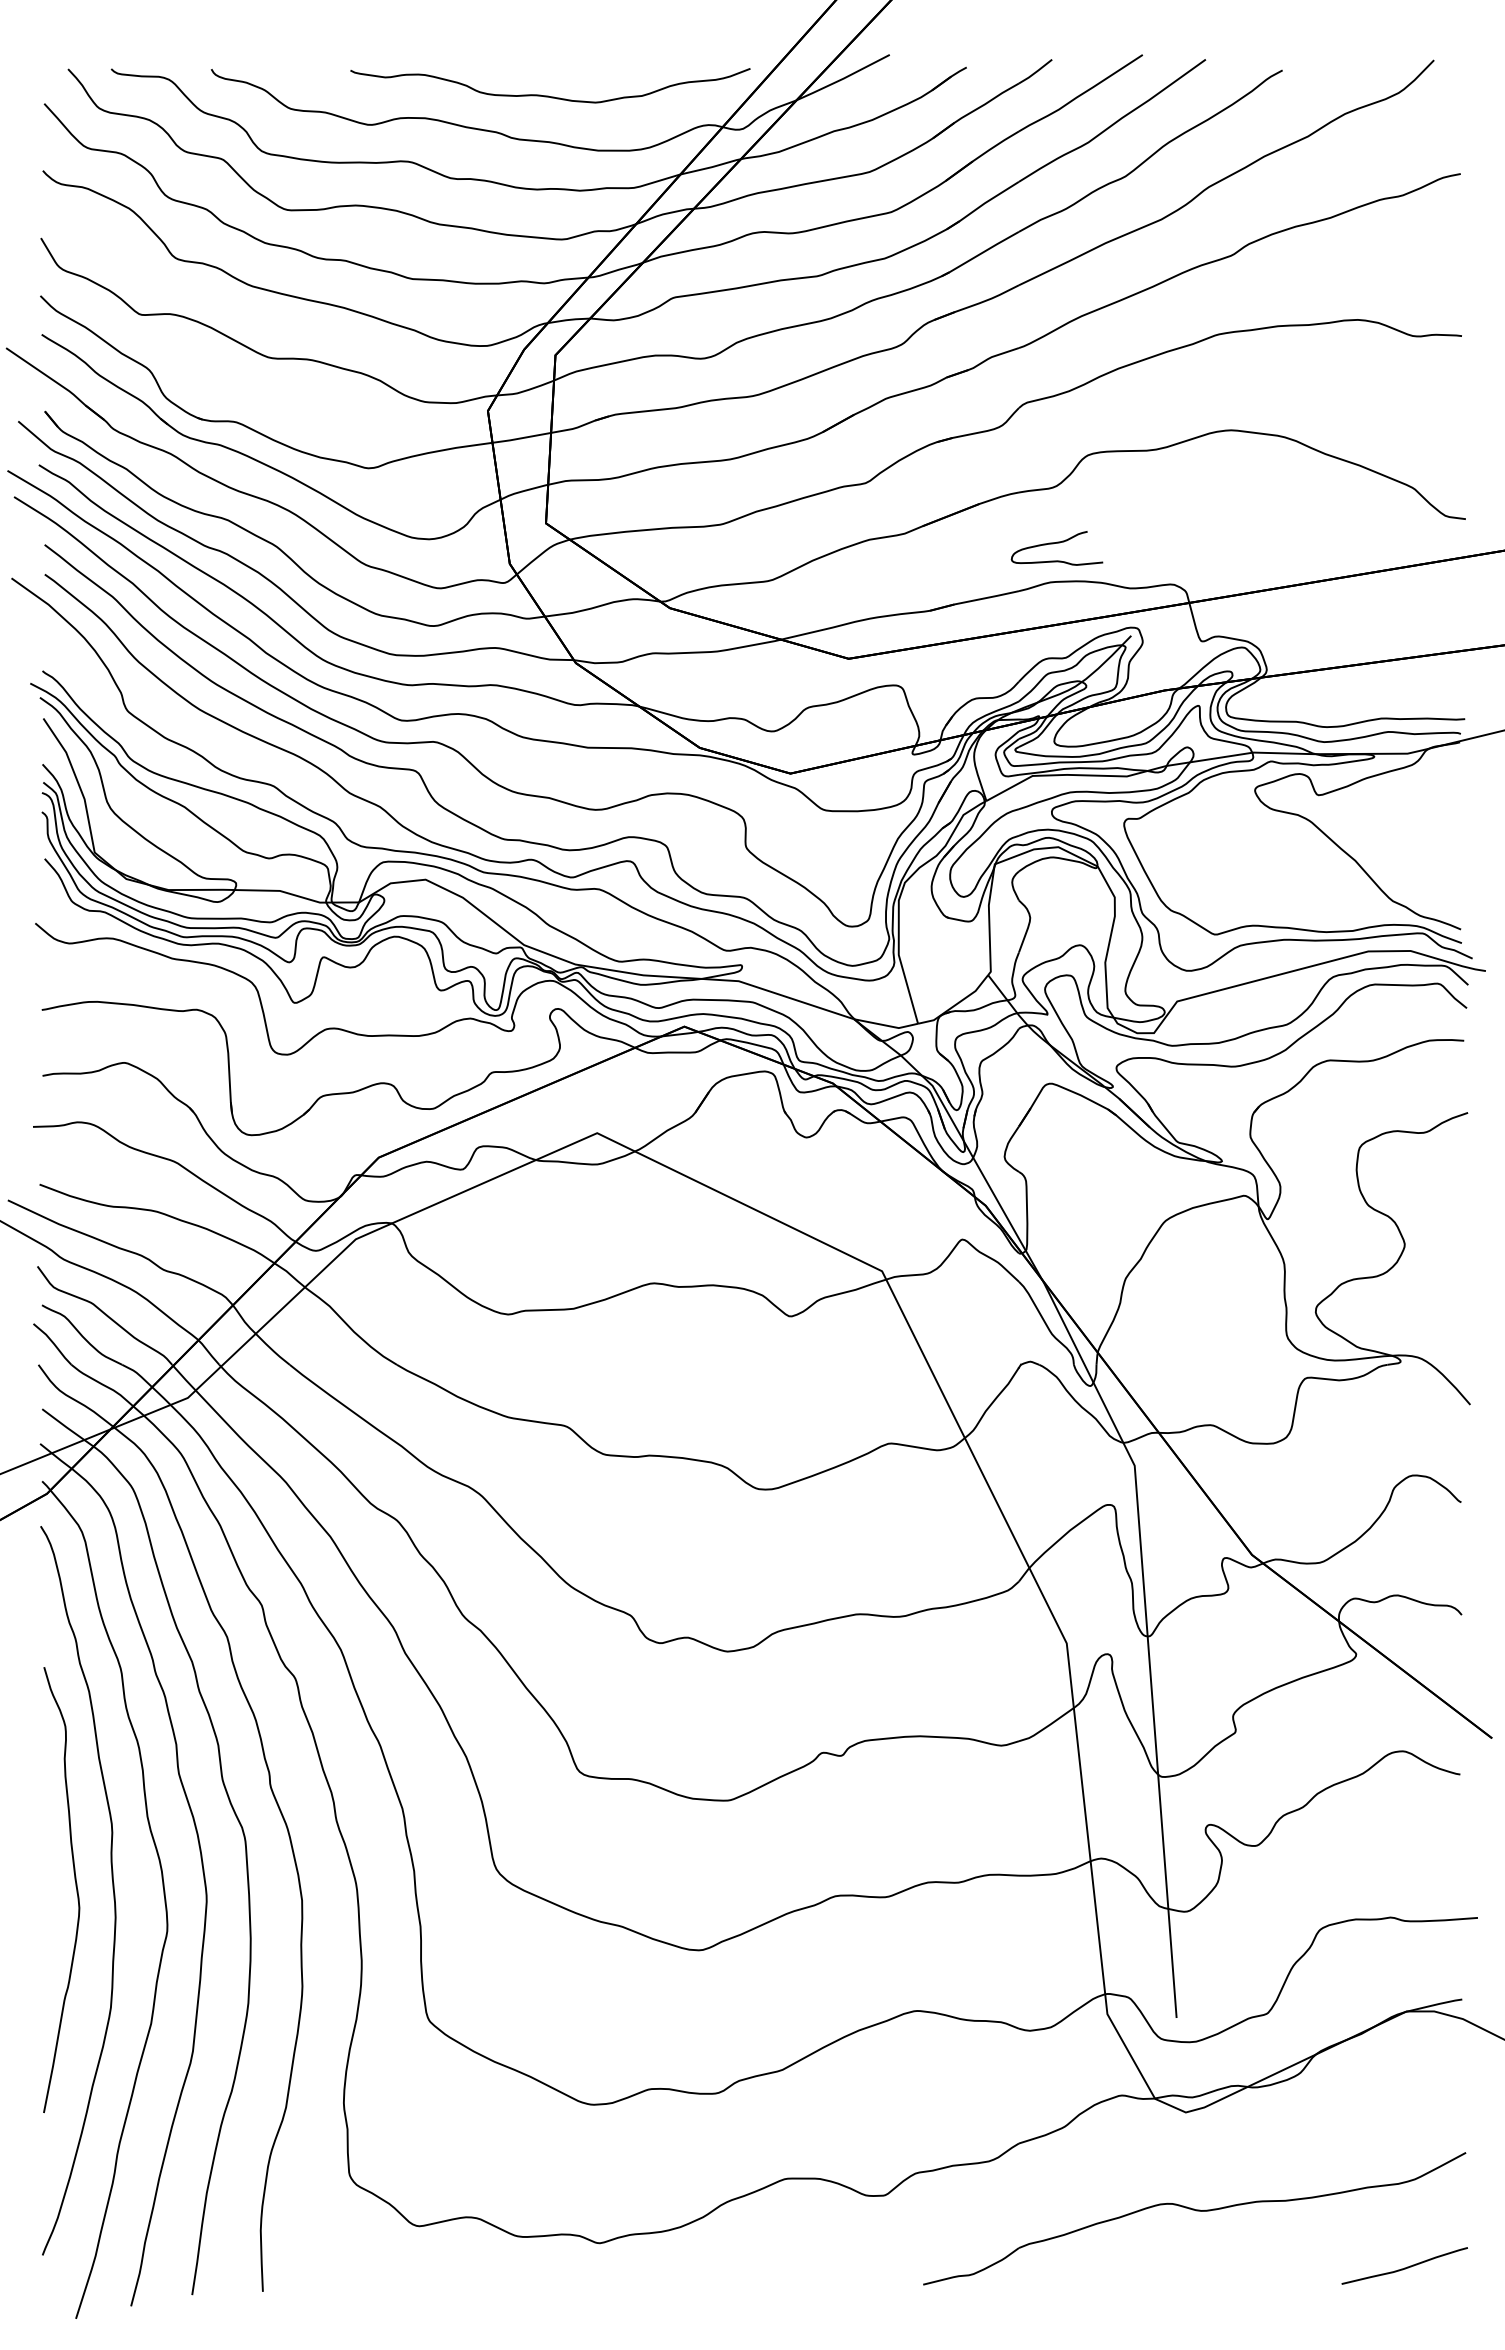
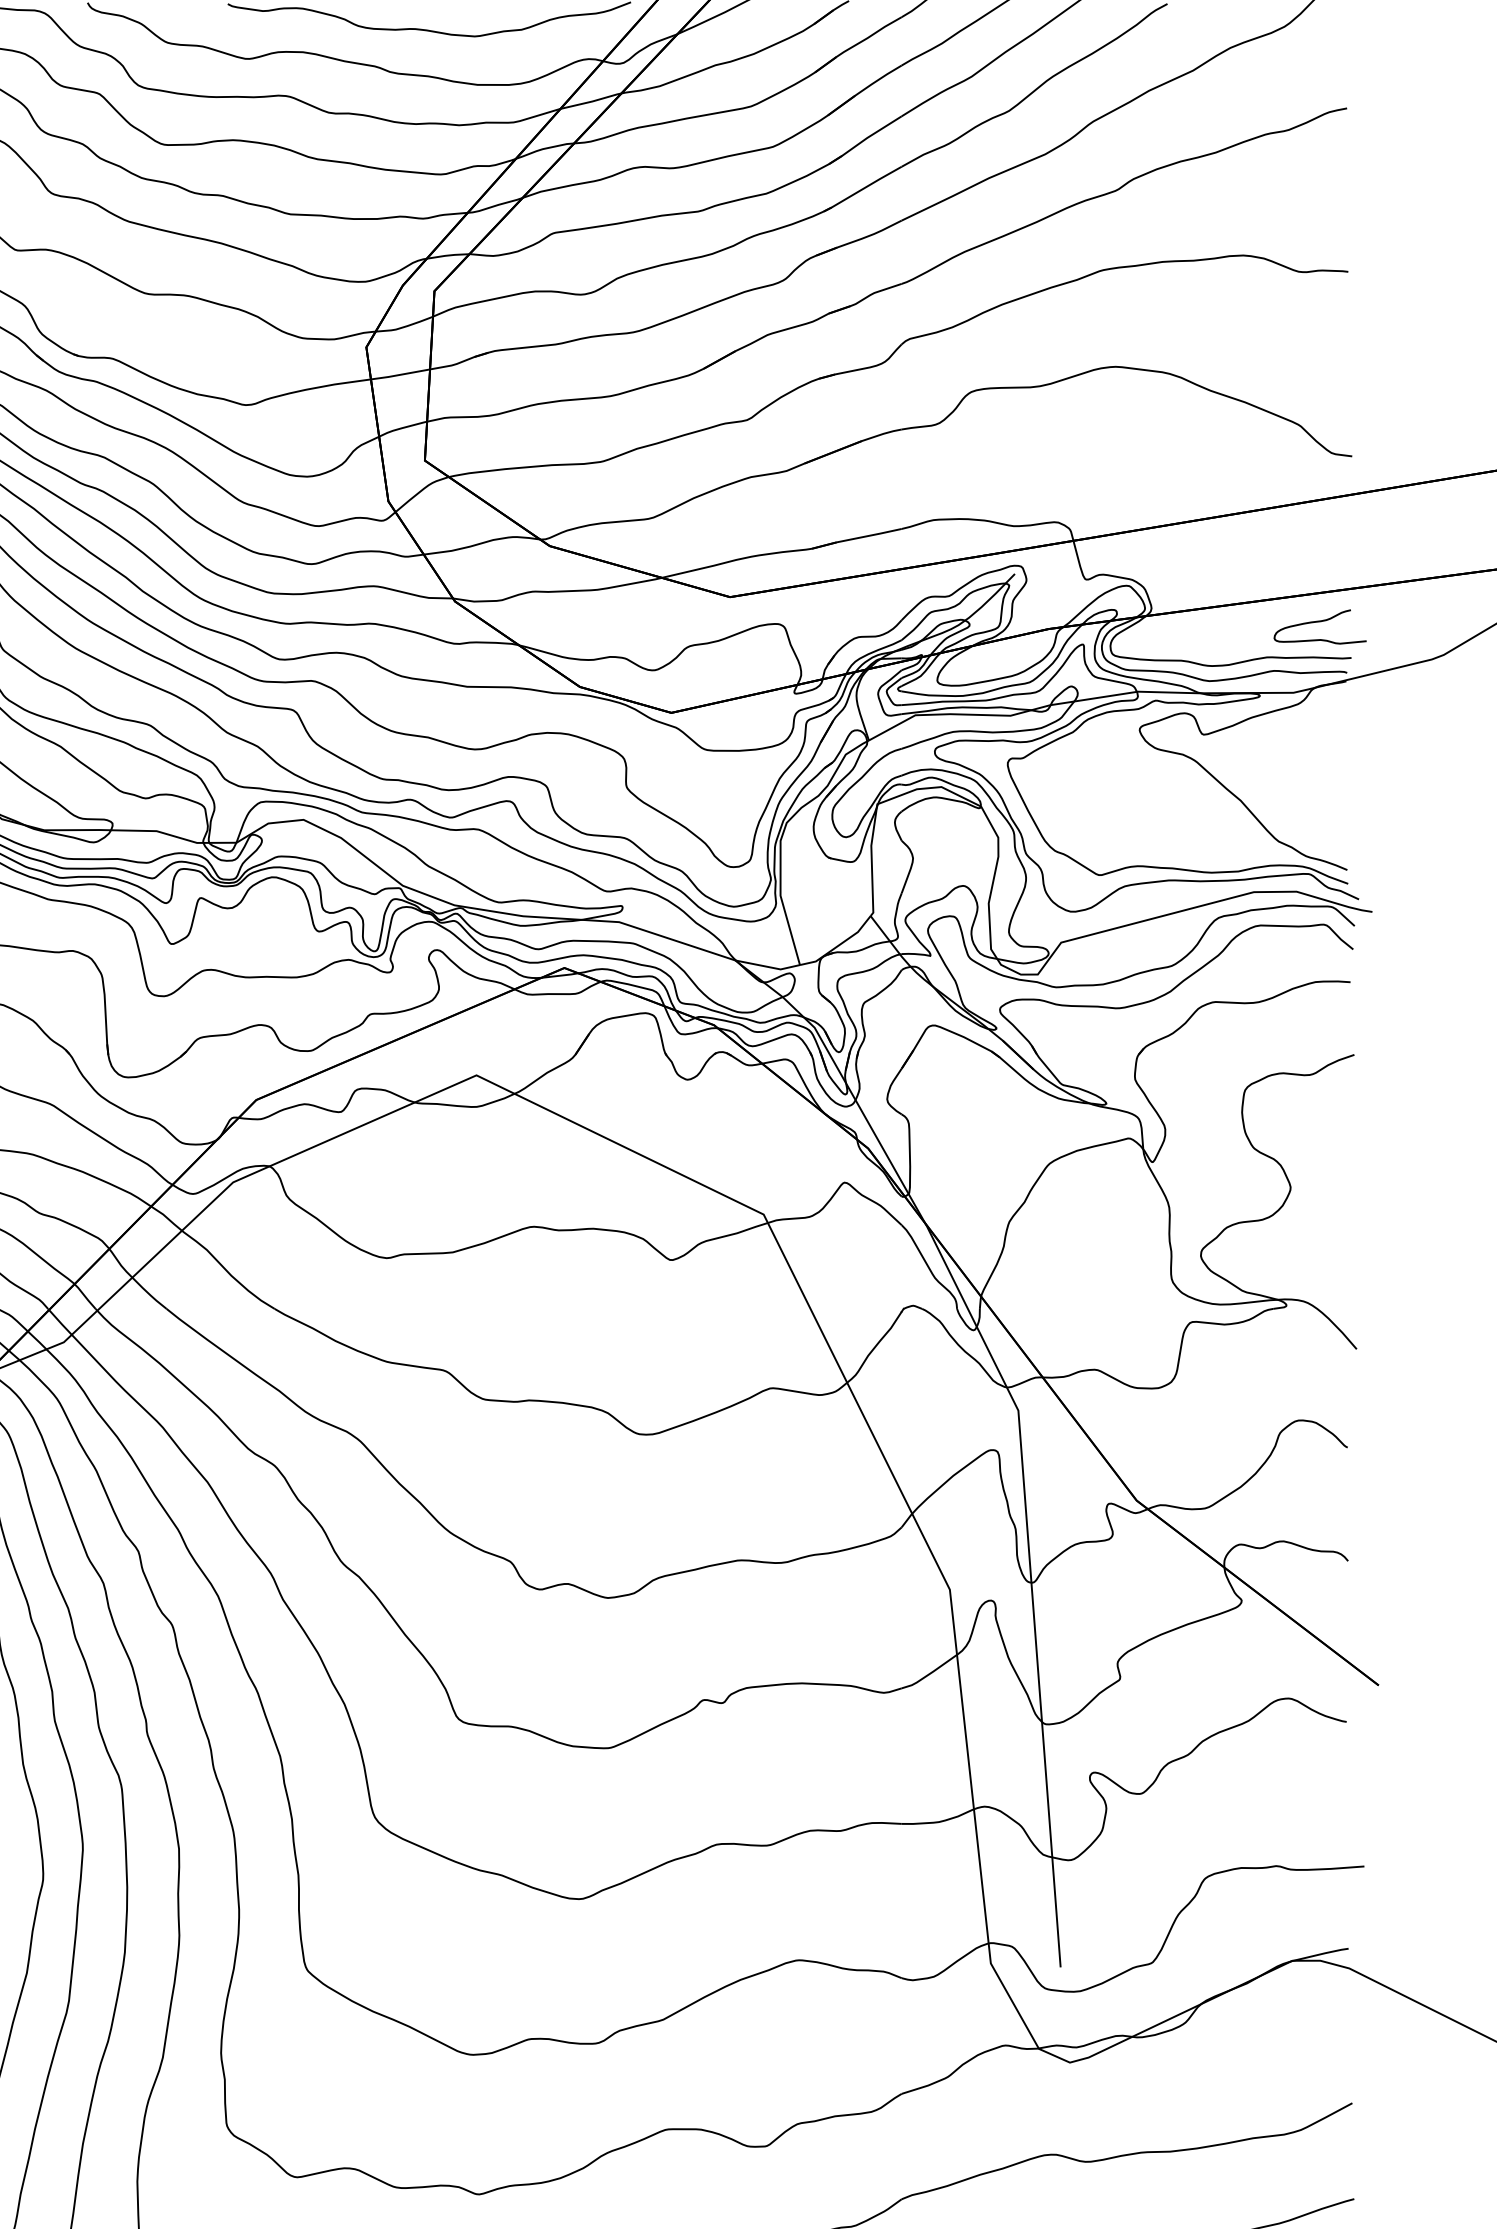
curve: (1056, 543) -> (1319, 622), moved

